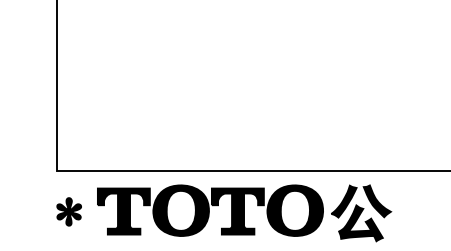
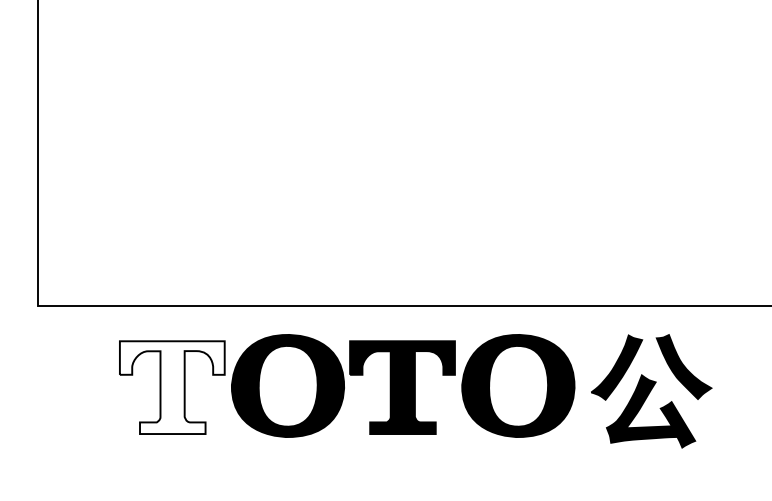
part: (68, 211) -> (60, 387), removed
fill: (123, 211) -> (171, 387), removed

